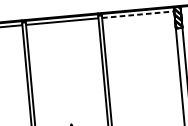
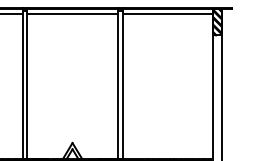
line: (139, 14) -> (169, 13), dashed -> solid

